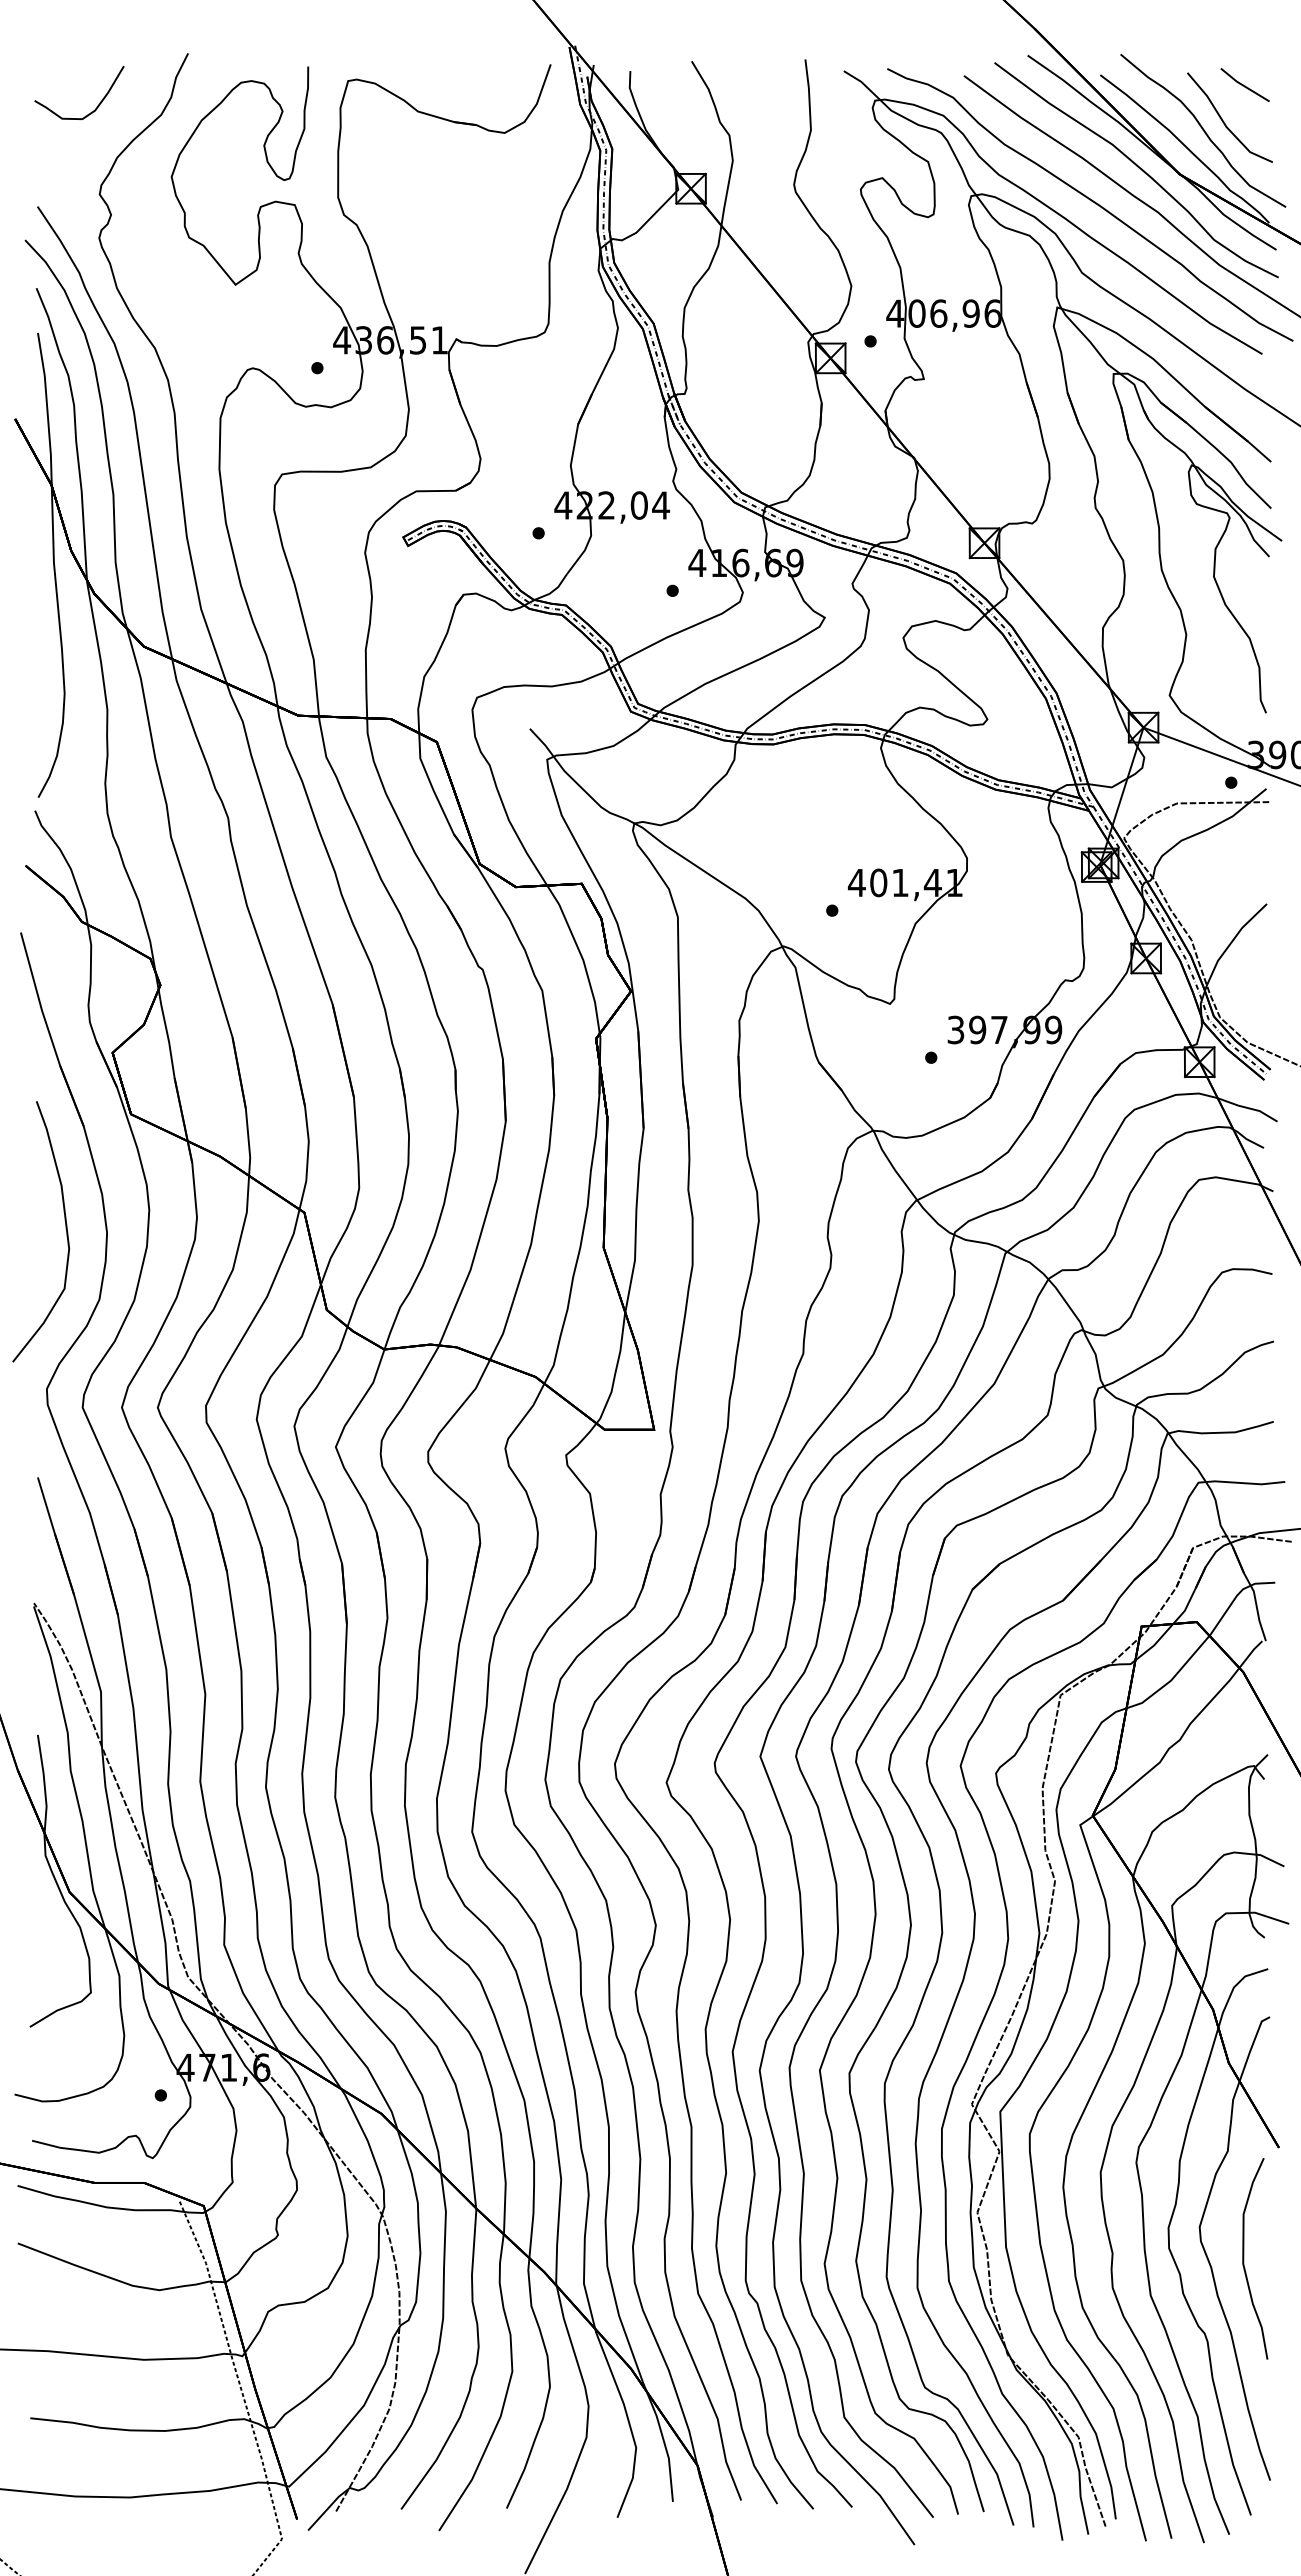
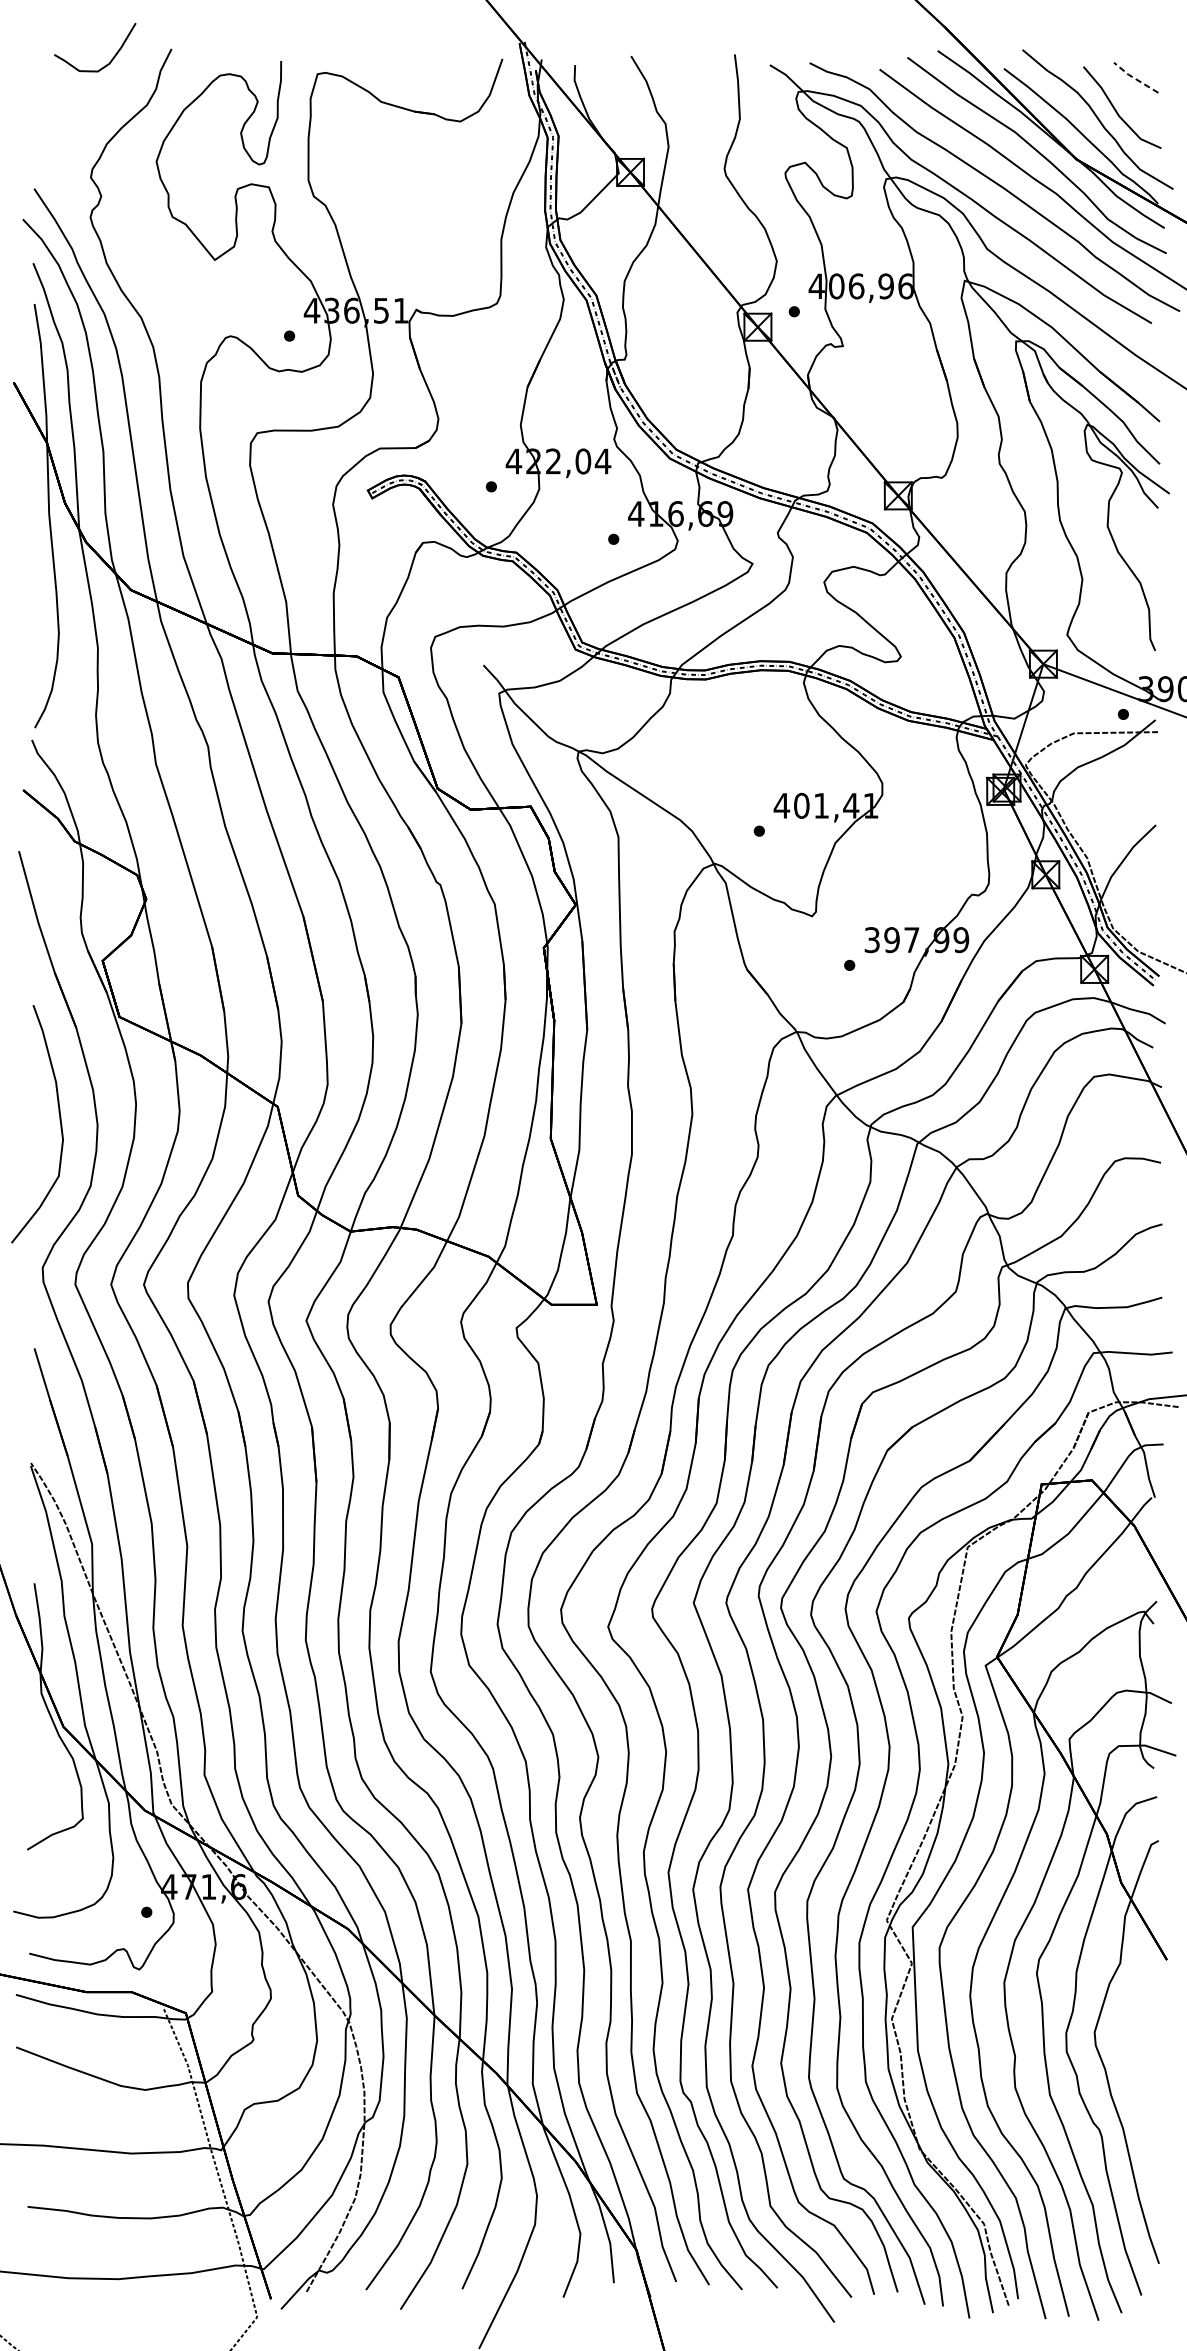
line: (1243, 85) -> (1134, 78), solid -> dashed
curve: (96, 106) -> (110, 59), moved
curve: (1244, 2258) -> (1135, 2061), removed

